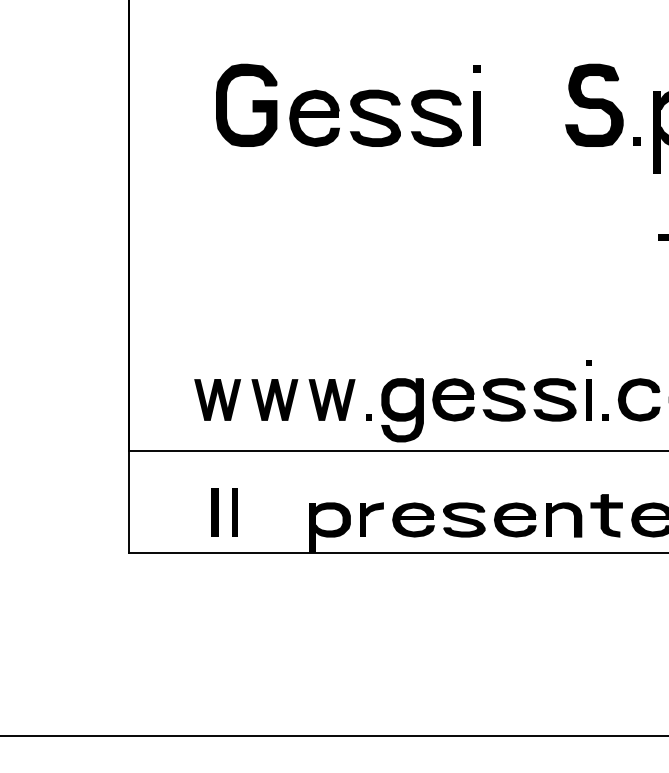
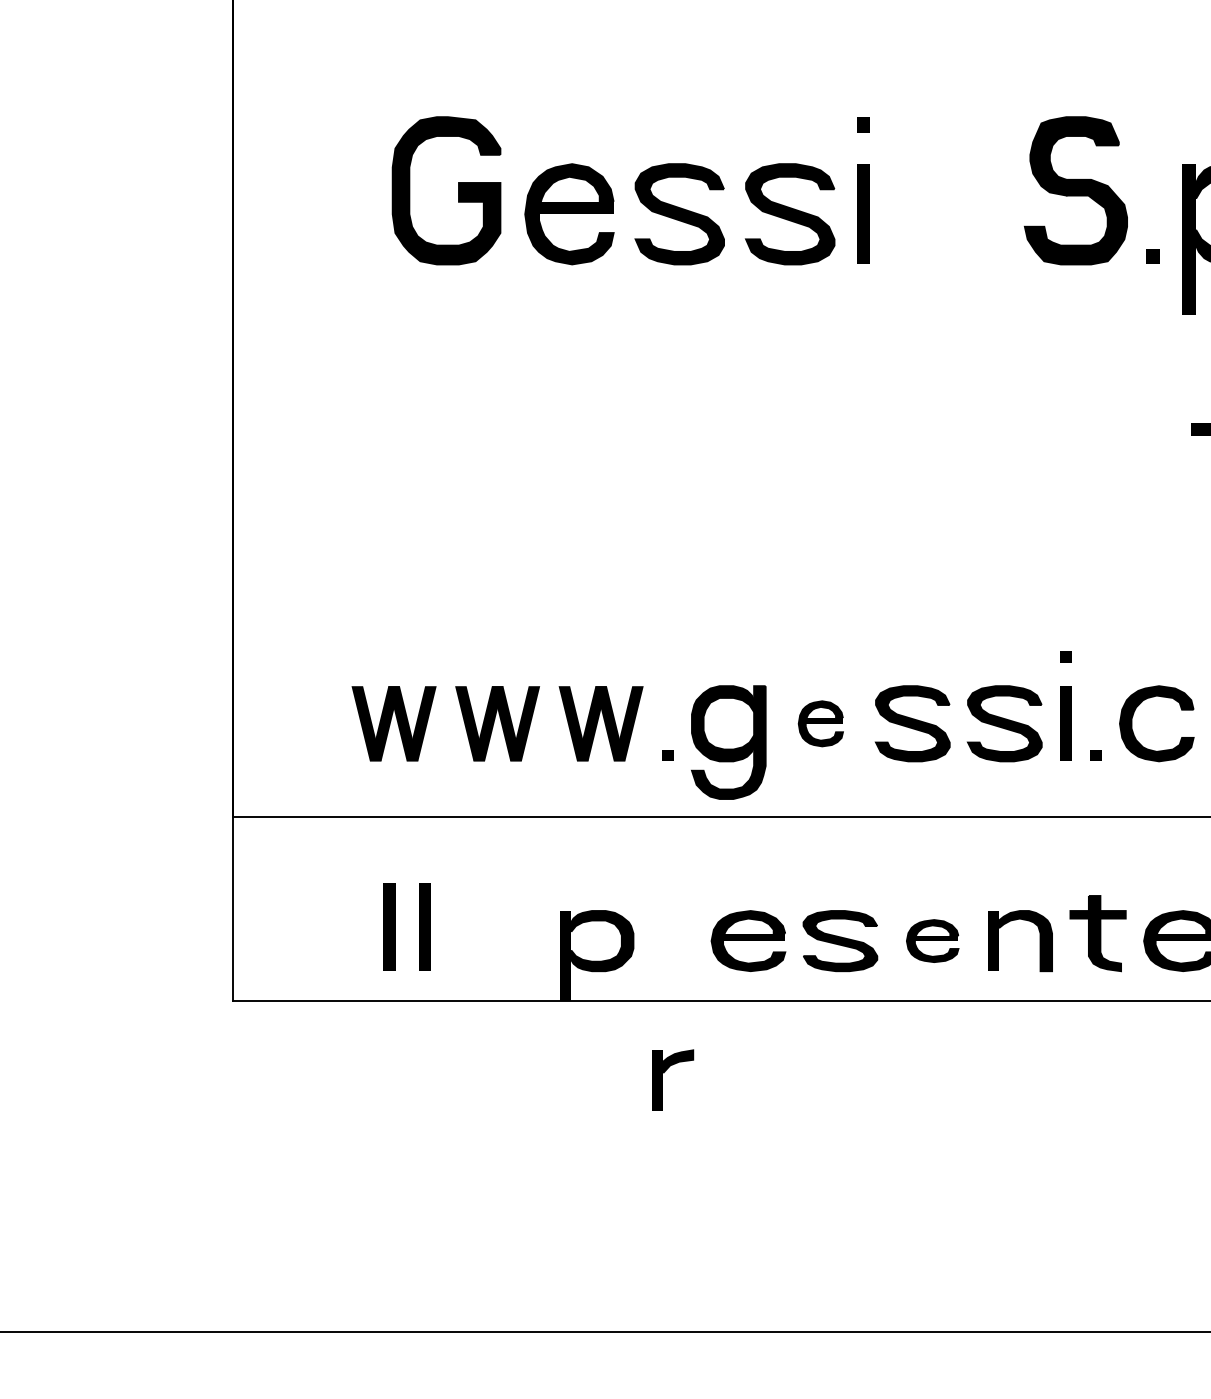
part: (453, 399) -> (820, 723), size x0.6
part: (371, 519) -> (672, 1079), moved
part: (515, 519) -> (933, 940), size x0.7

